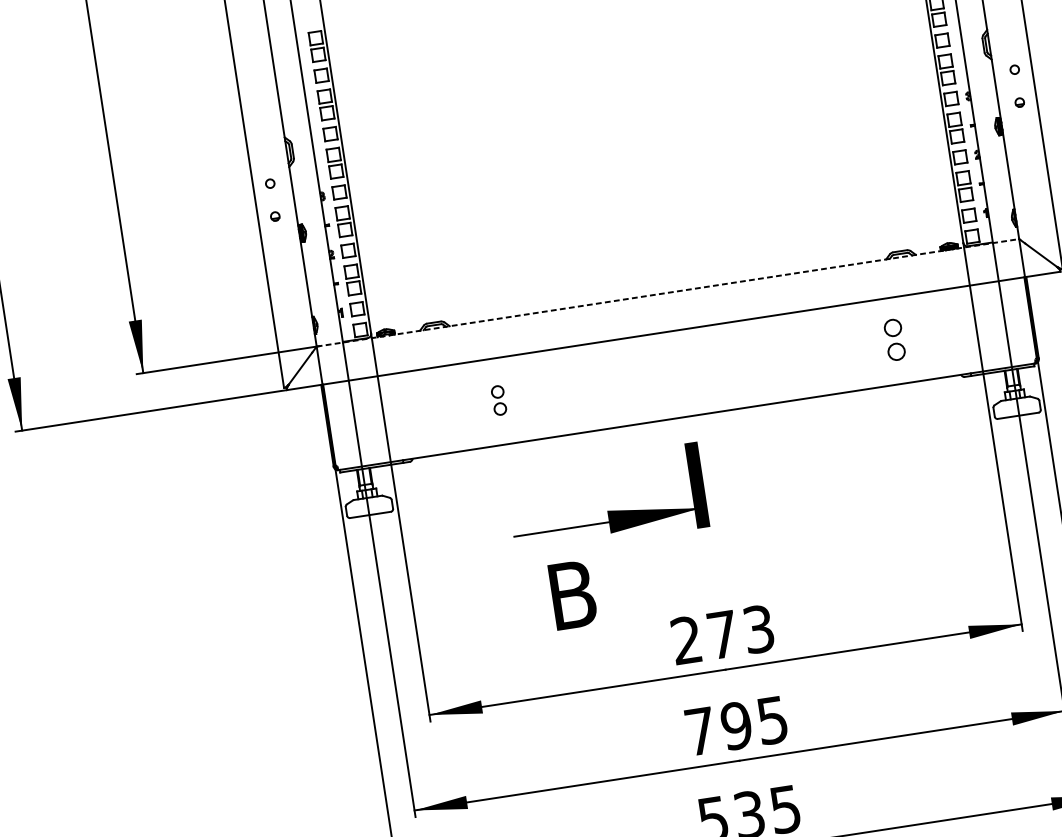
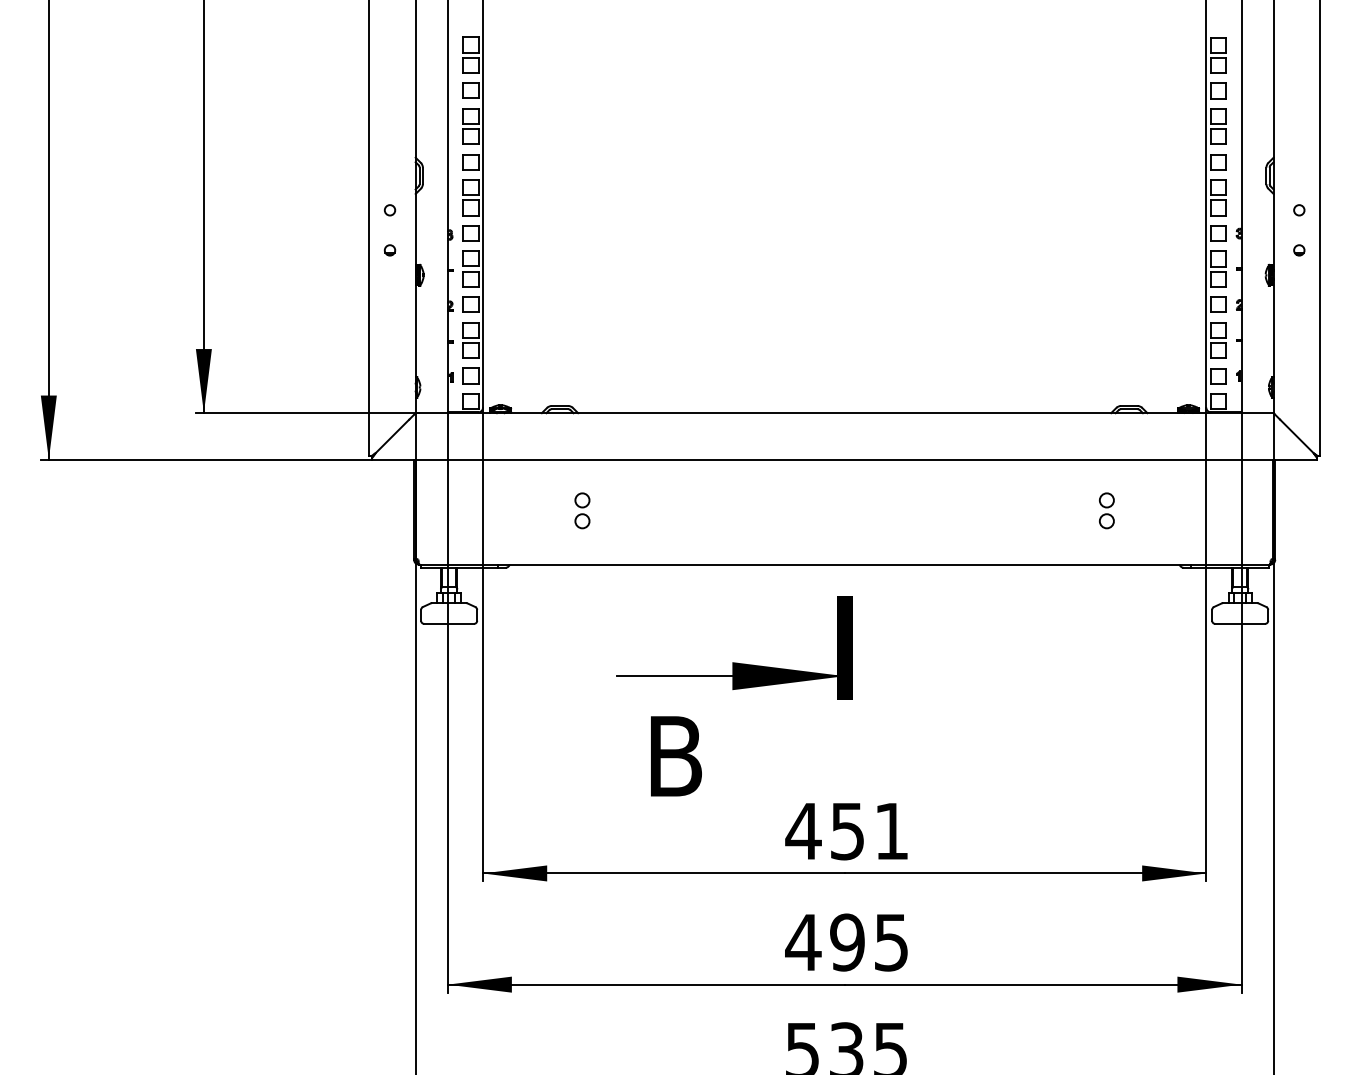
line: (667, 293) -> (844, 413), dashed -> solid
part: (894, 339) -> (1106, 510), size x0.71
part: (499, 400) -> (582, 510), moved
text: (721, 635) -> (846, 831), 273 -> 451
text: (700, 731) -> (803, 942), 795 -> 495

